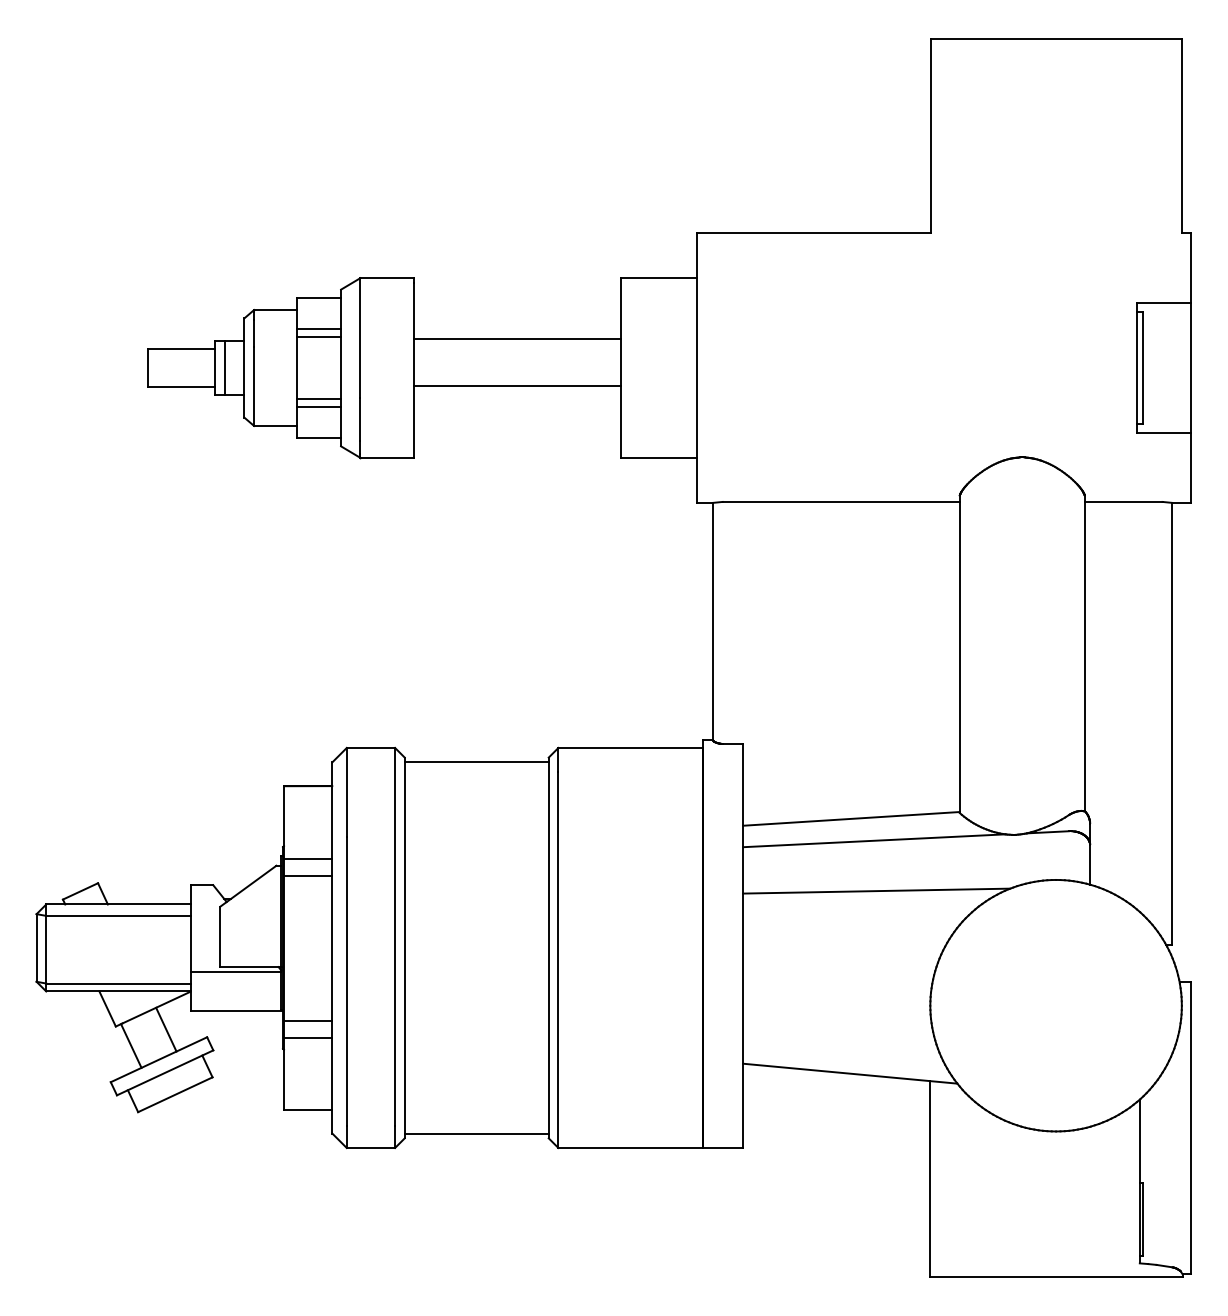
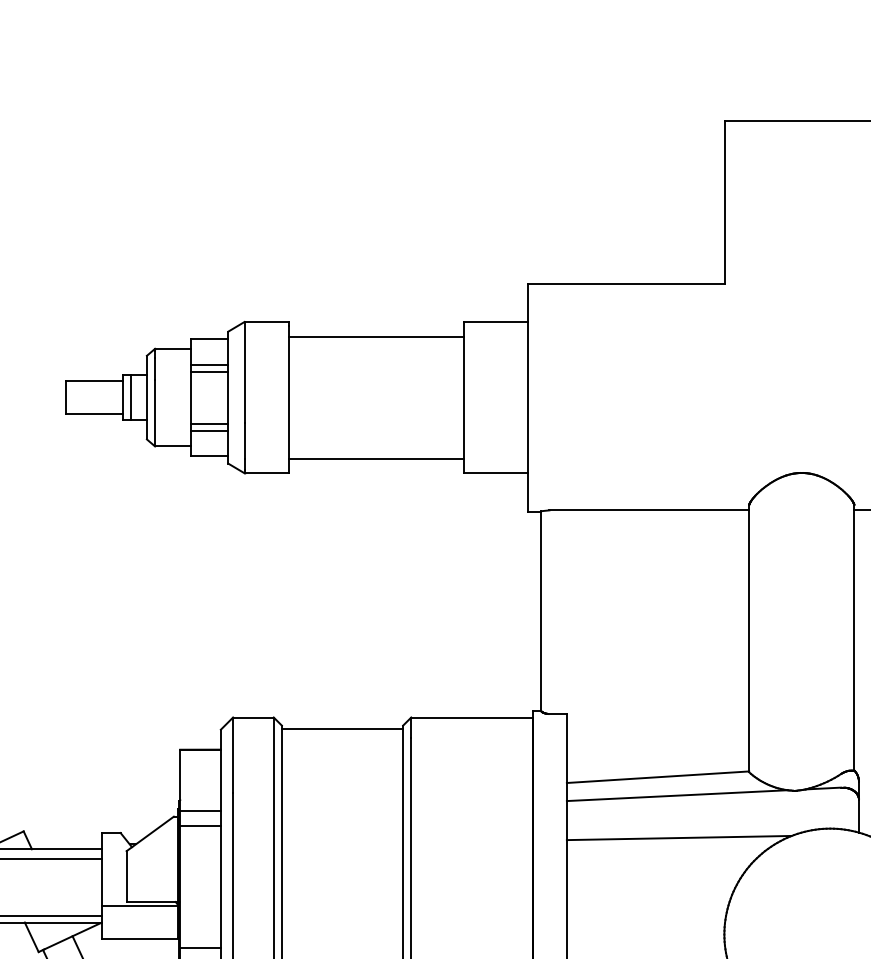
line: (517, 338) -> (376, 336), moved
line: (517, 386) -> (376, 458), moved

